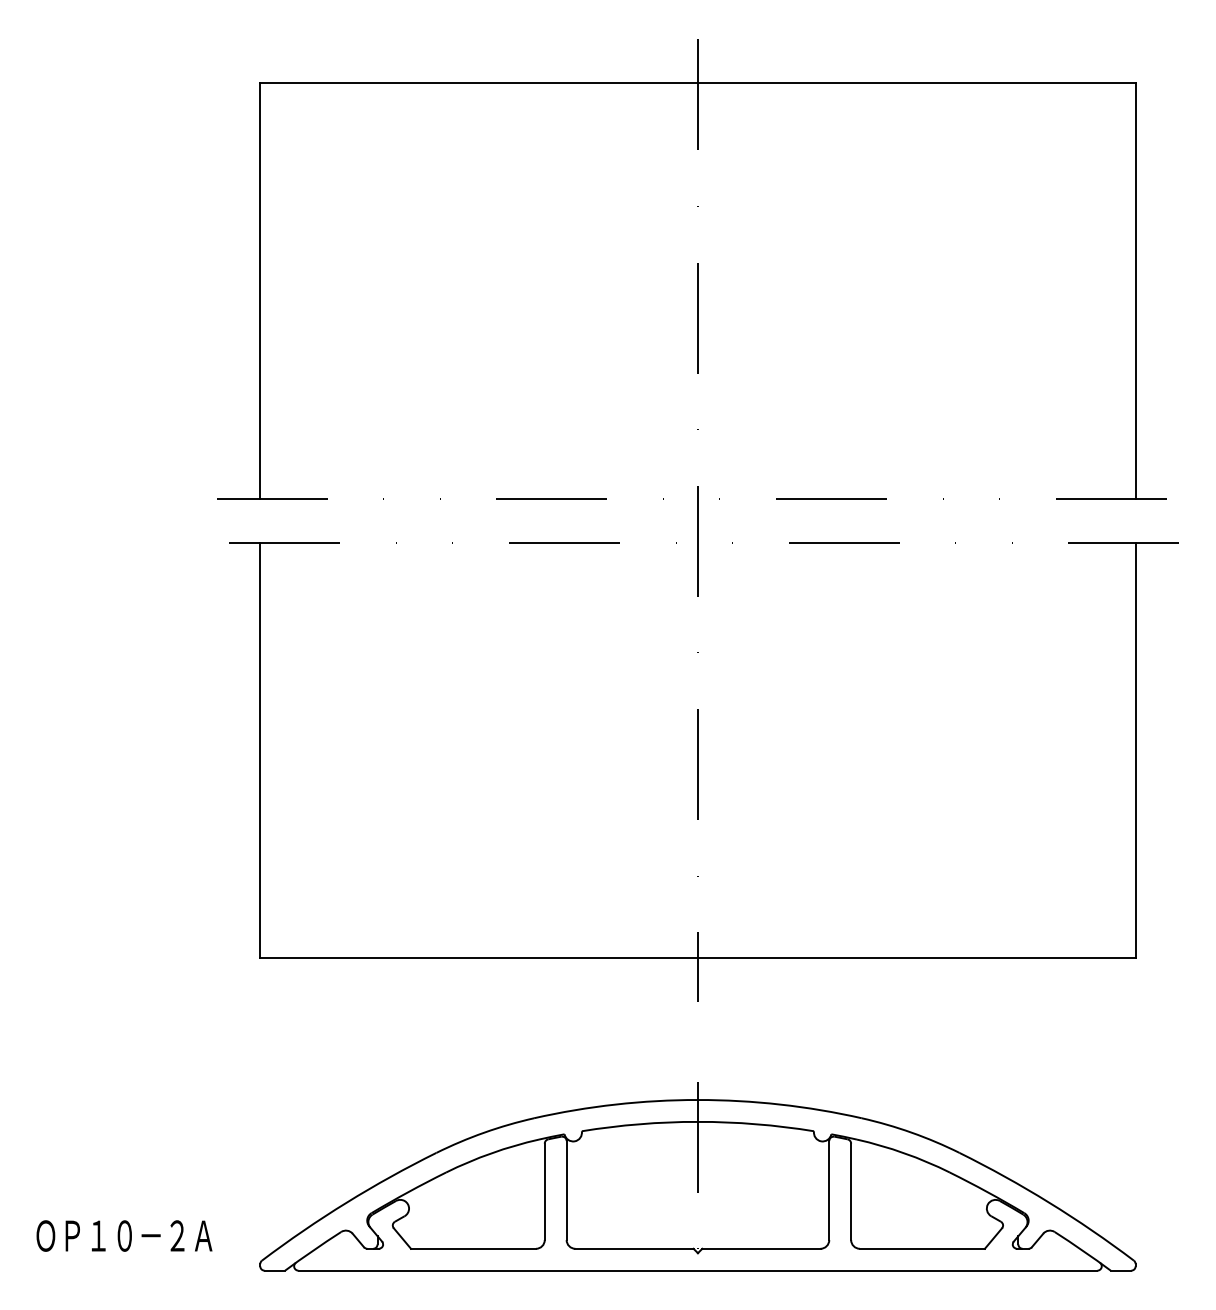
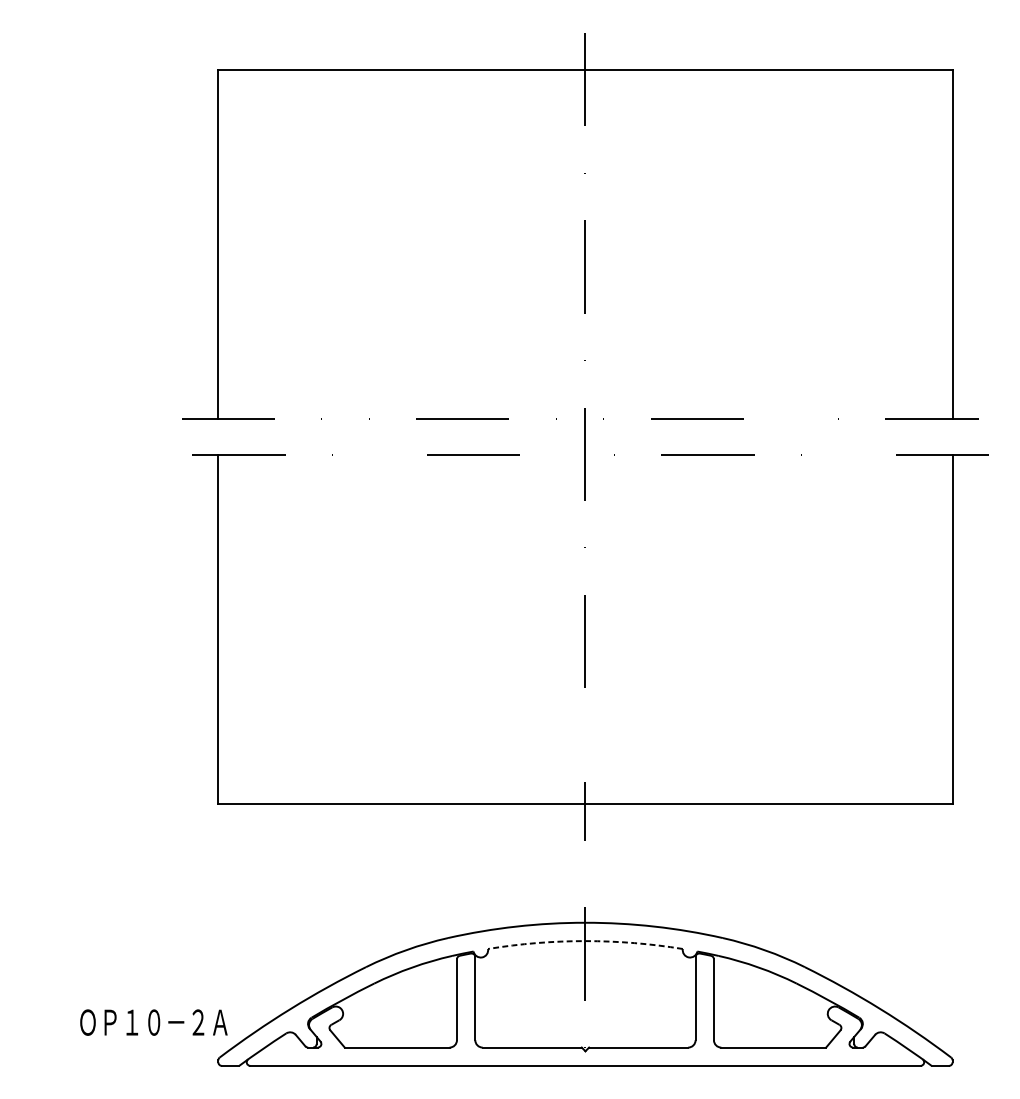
arc: (697, 1121) -> (585, 940), solid -> dashed
text: (124, 1235) -> (153, 1022), moved

